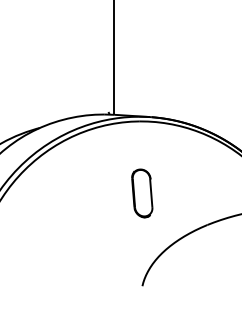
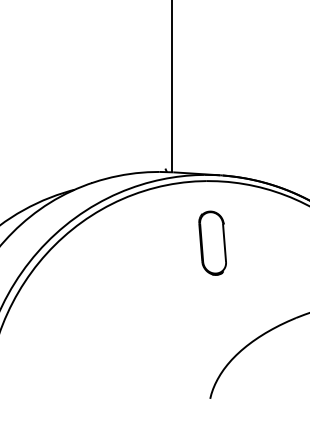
part: (142, 193) -> (212, 243), moved

